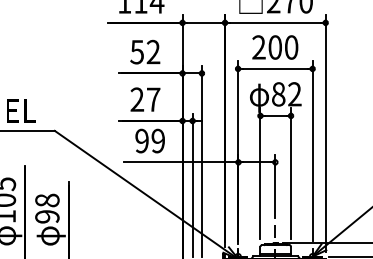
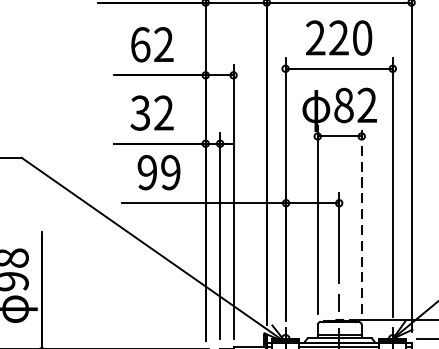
text: (274, 47) -> (337, 38), 200 -> 220
text: (137, 51) -> (140, 43), 52 -> 62
text: (145, 99) -> (152, 112), 27 -> 32
line: (291, 173) -> (362, 219), solid -> dashed

